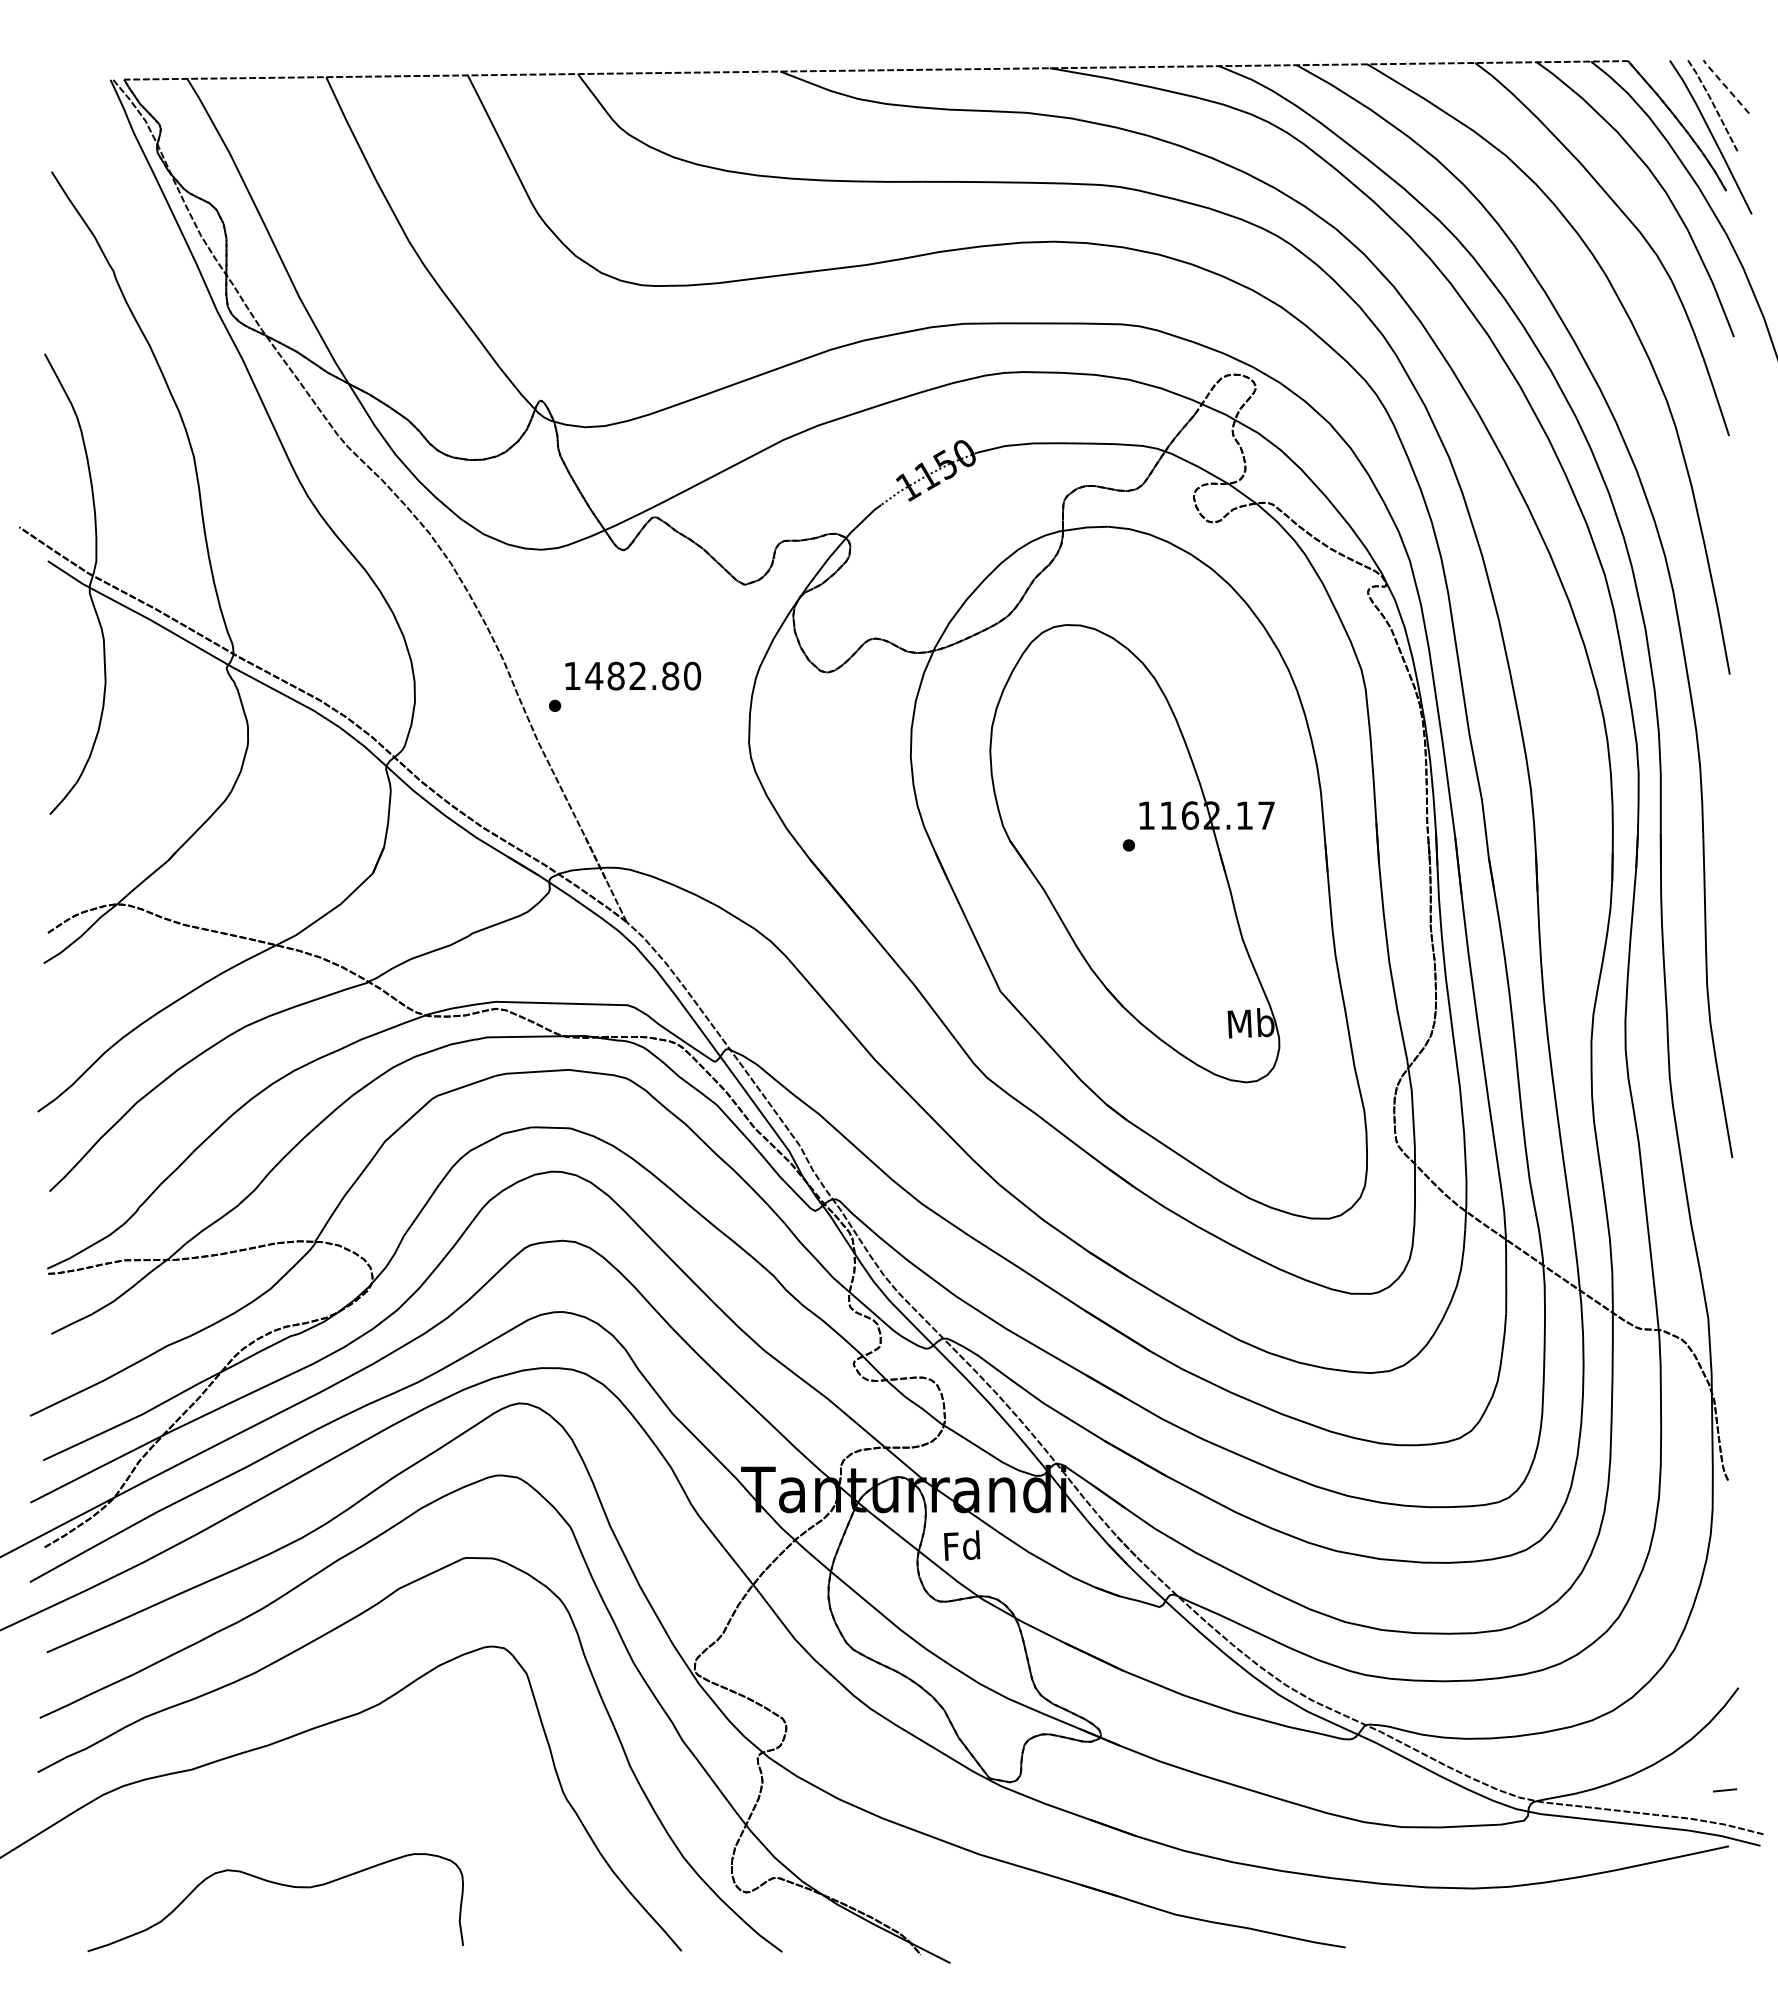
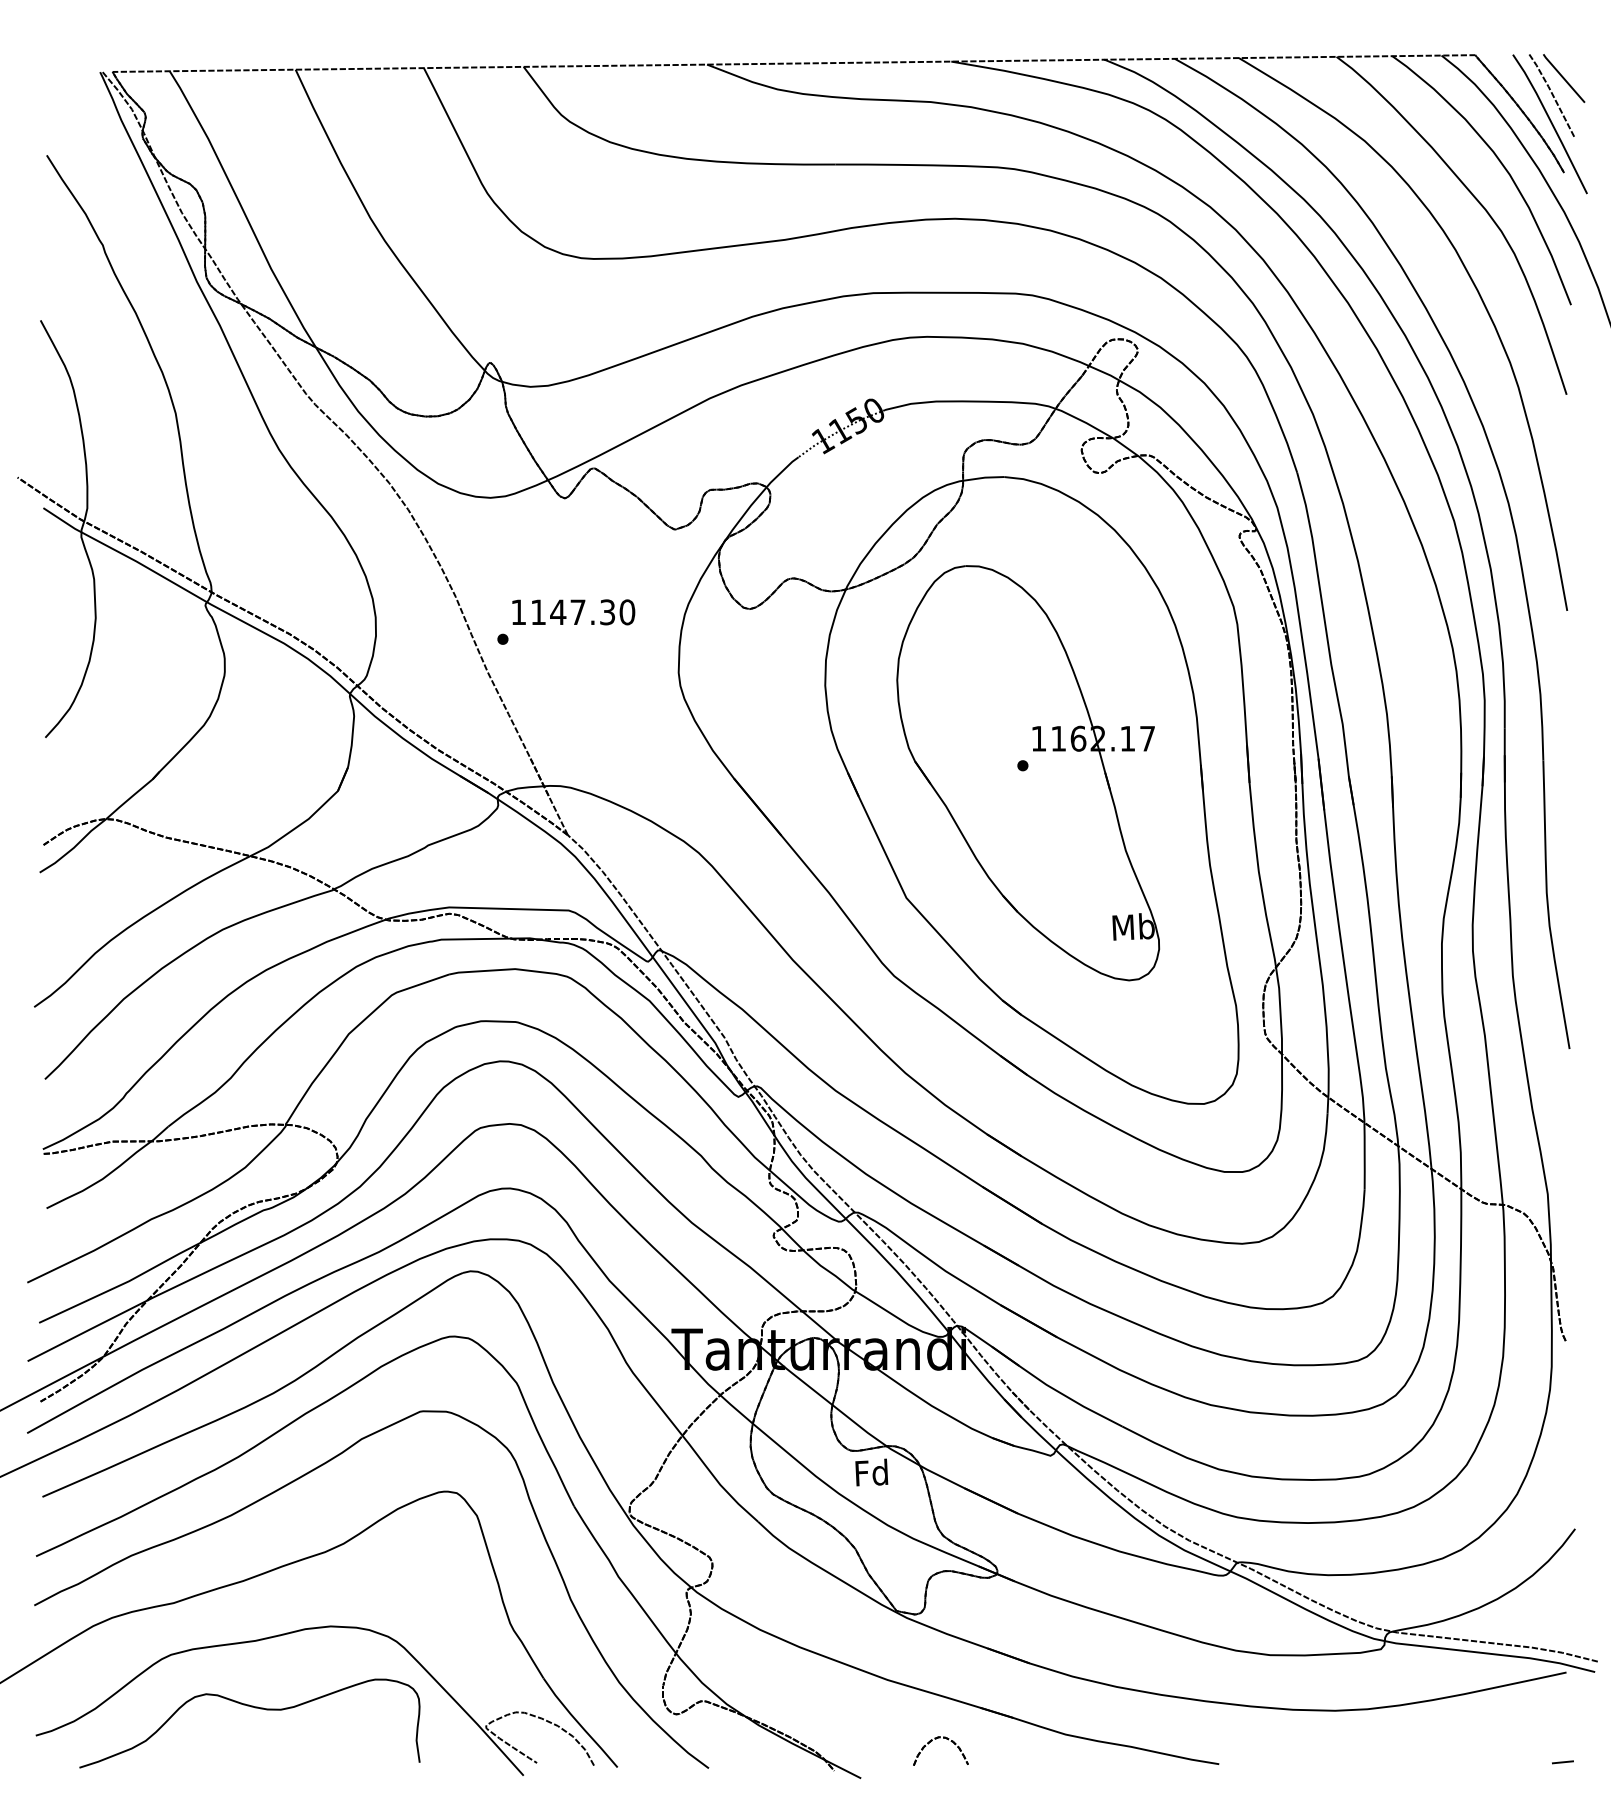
line: (1725, 86) -> (1563, 78), dashed -> solid
text: (632, 675) -> (573, 611), 1482.80 -> 1147.30
text: (962, 1545) -> (872, 1472), moved
line: (1724, 1790) -> (1562, 1762), moved
part: (329, 1801) -> (298, 1631), added
part: (1035, 1919) -> (938, 1738), added

